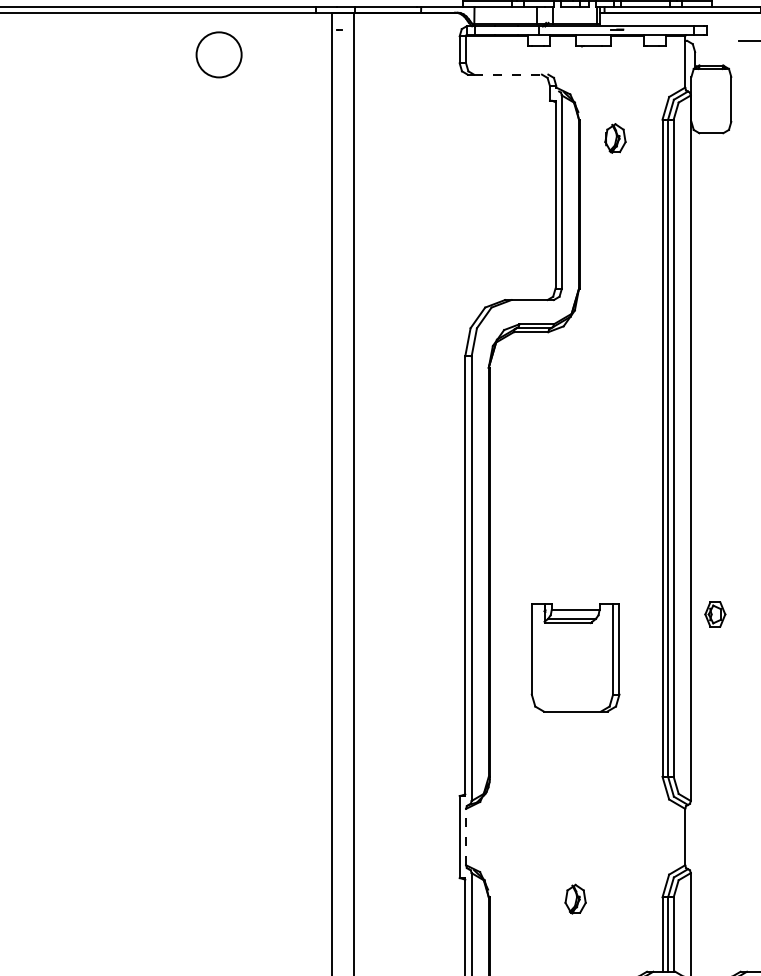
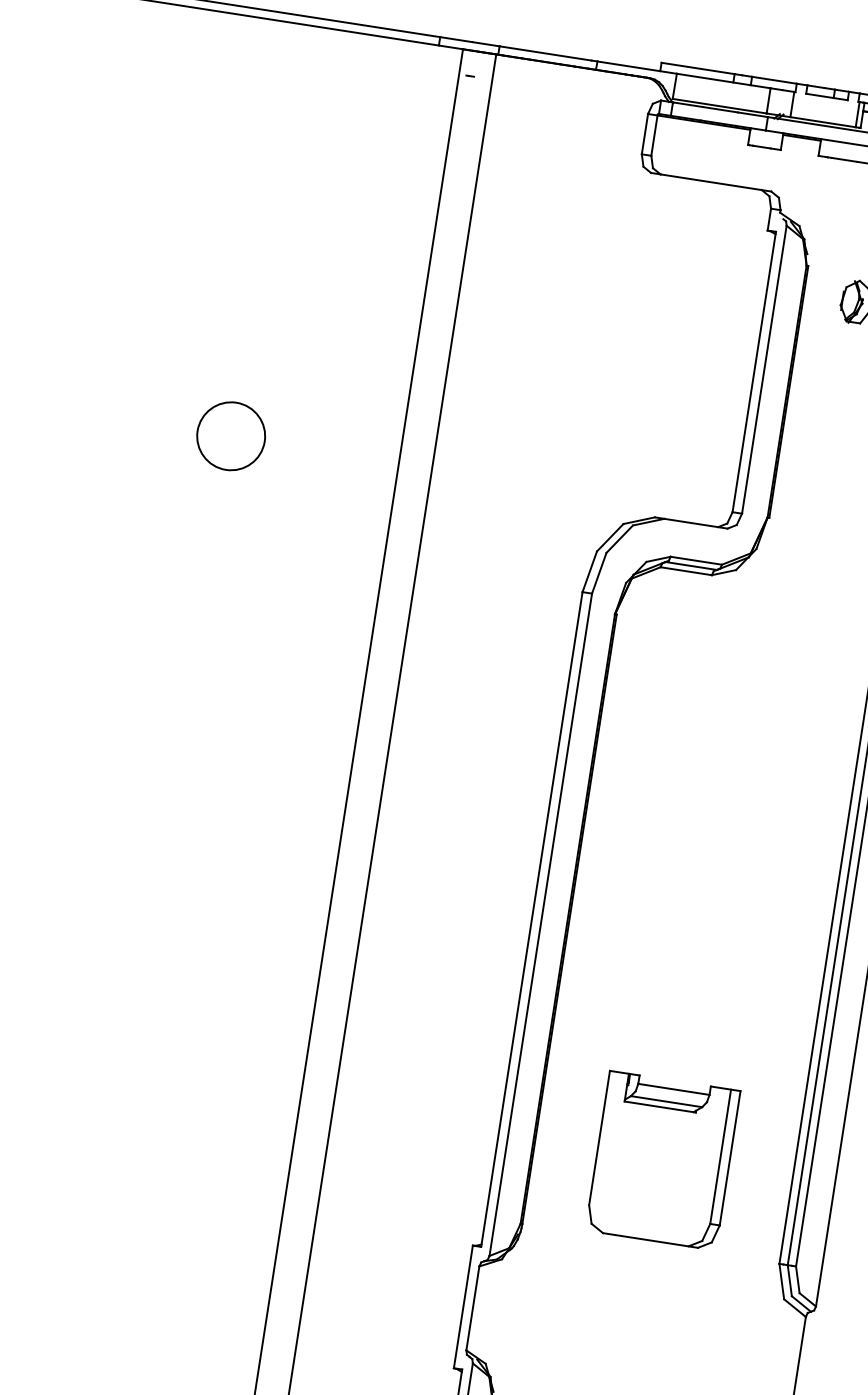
circle: (218, 54) -> (230, 435), moved
line: (511, 74) -> (716, 182), dashed -> solid
part: (575, 657) -> (662, 1159), moved
line: (466, 836) -> (473, 1307), dashed -> solid

